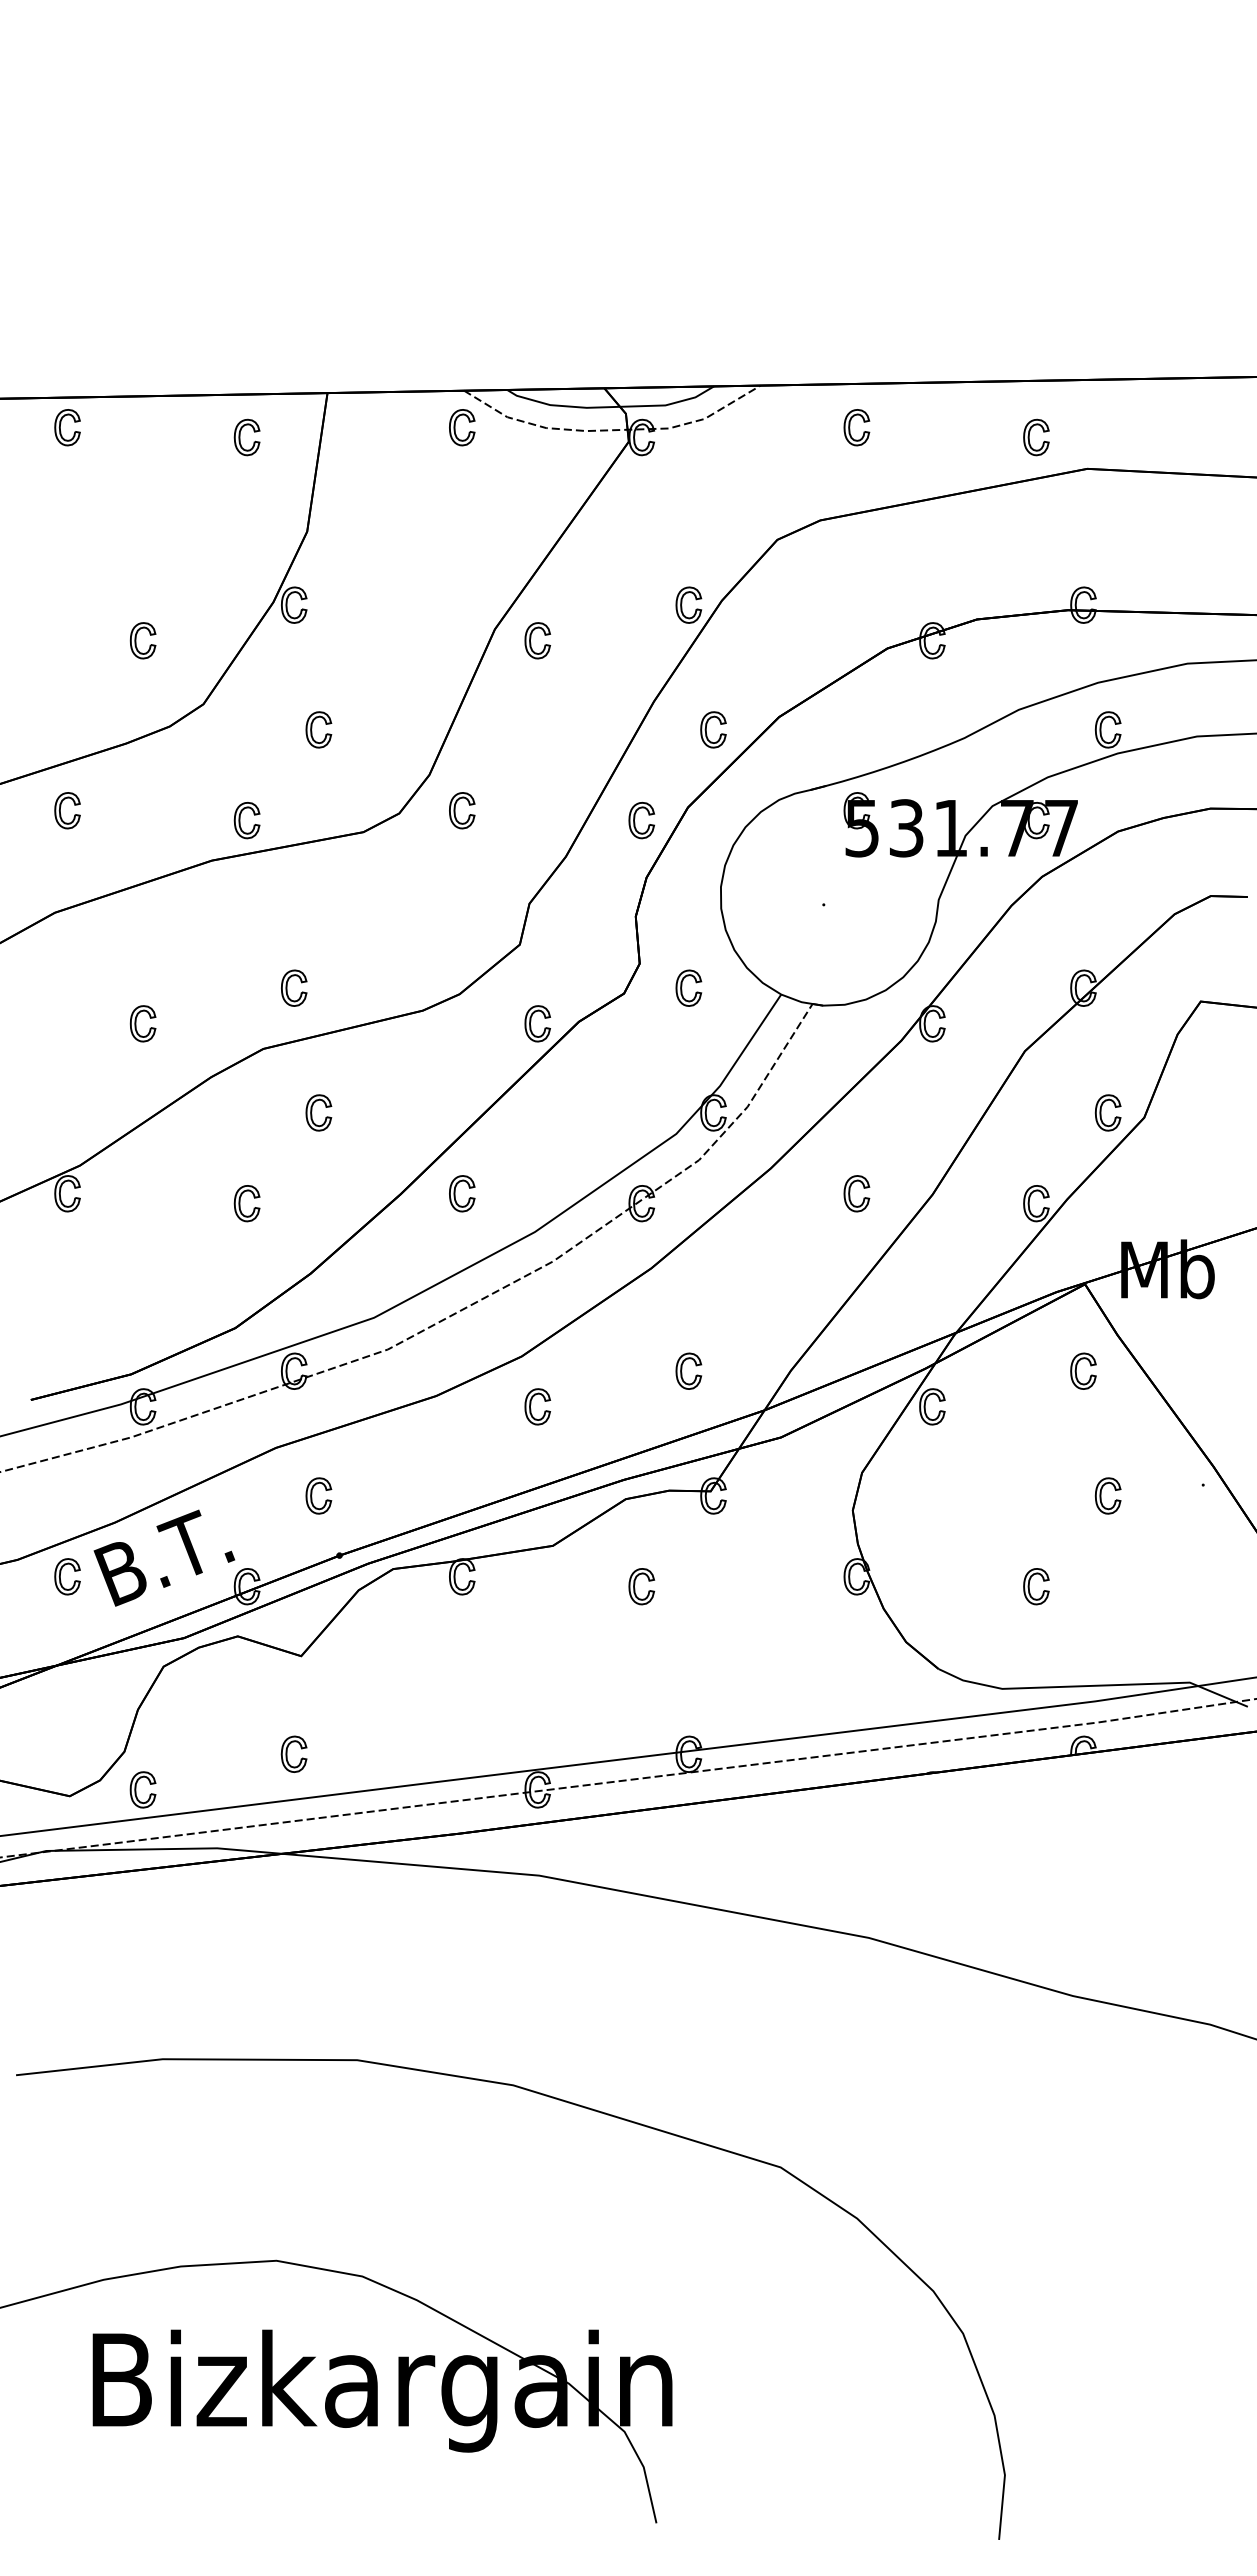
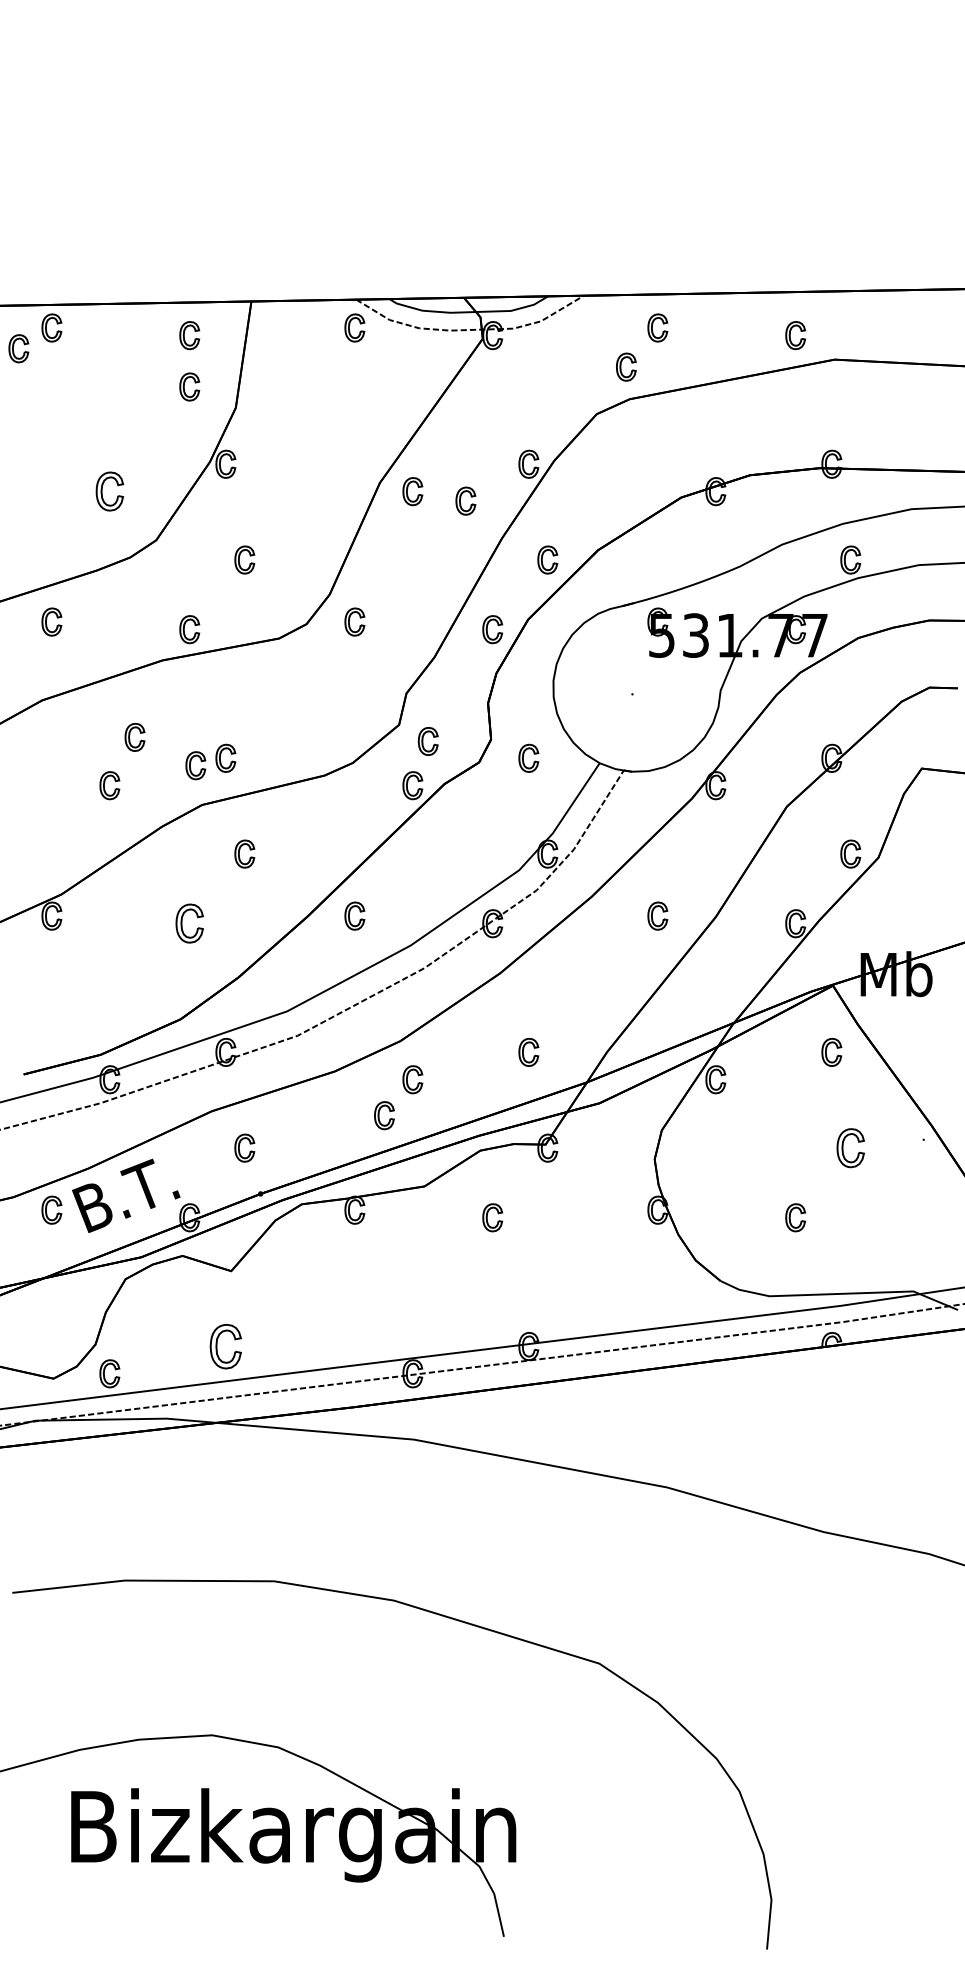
part: (17, 454) -> (13, 348), added
part: (809, 477) -> (621, 366), added
part: (246, 504) -> (189, 387), added
part: (142, 640) -> (109, 491), size x1.4
part: (600, 651) -> (461, 499), added
part: (169, 959) -> (130, 736), added
part: (551, 964) -> (423, 740), added
part: (254, 997) -> (195, 765), added
part: (246, 1203) -> (189, 923), size x1.4
part: (494, 1451) -> (379, 1114), added
part: (1107, 1495) -> (850, 1147), size x1.4
part: (293, 1753) -> (225, 1345), size x1.6

